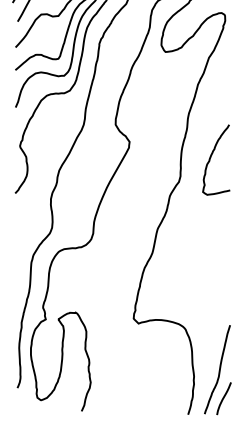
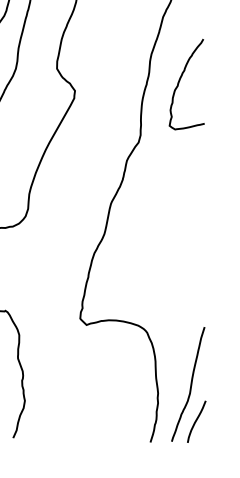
curve: (211, 157) -> (180, 81), moved

